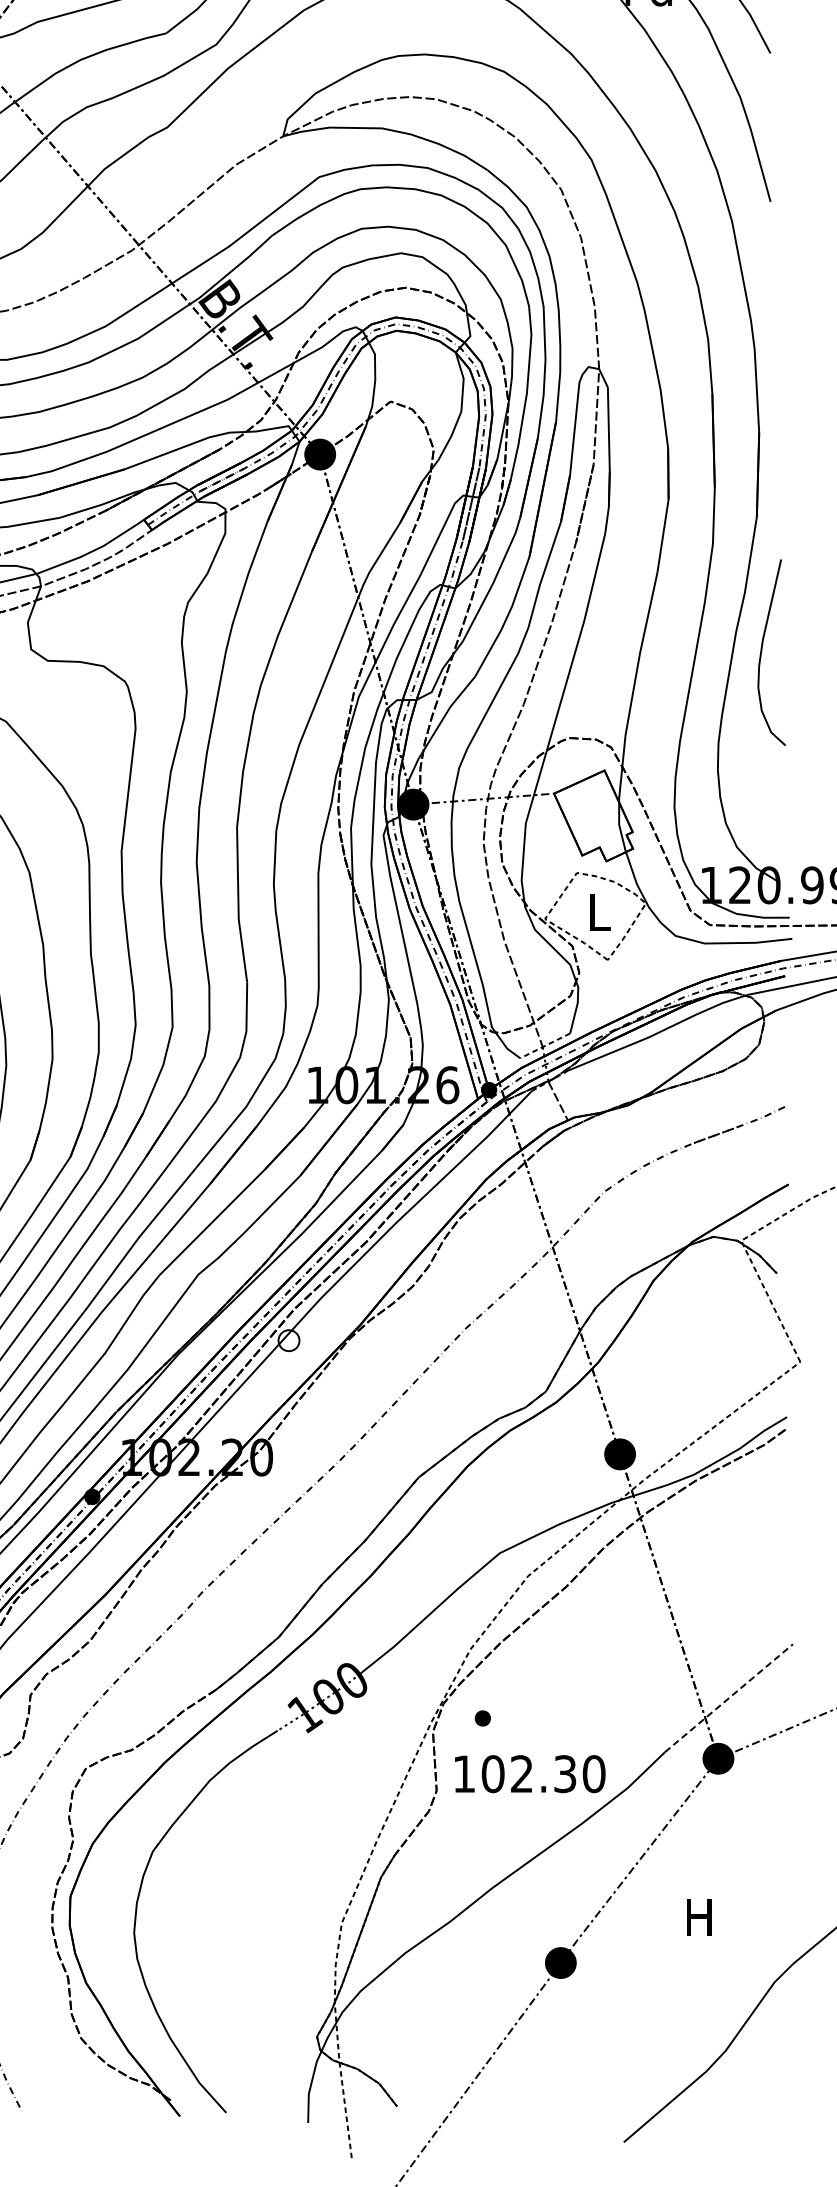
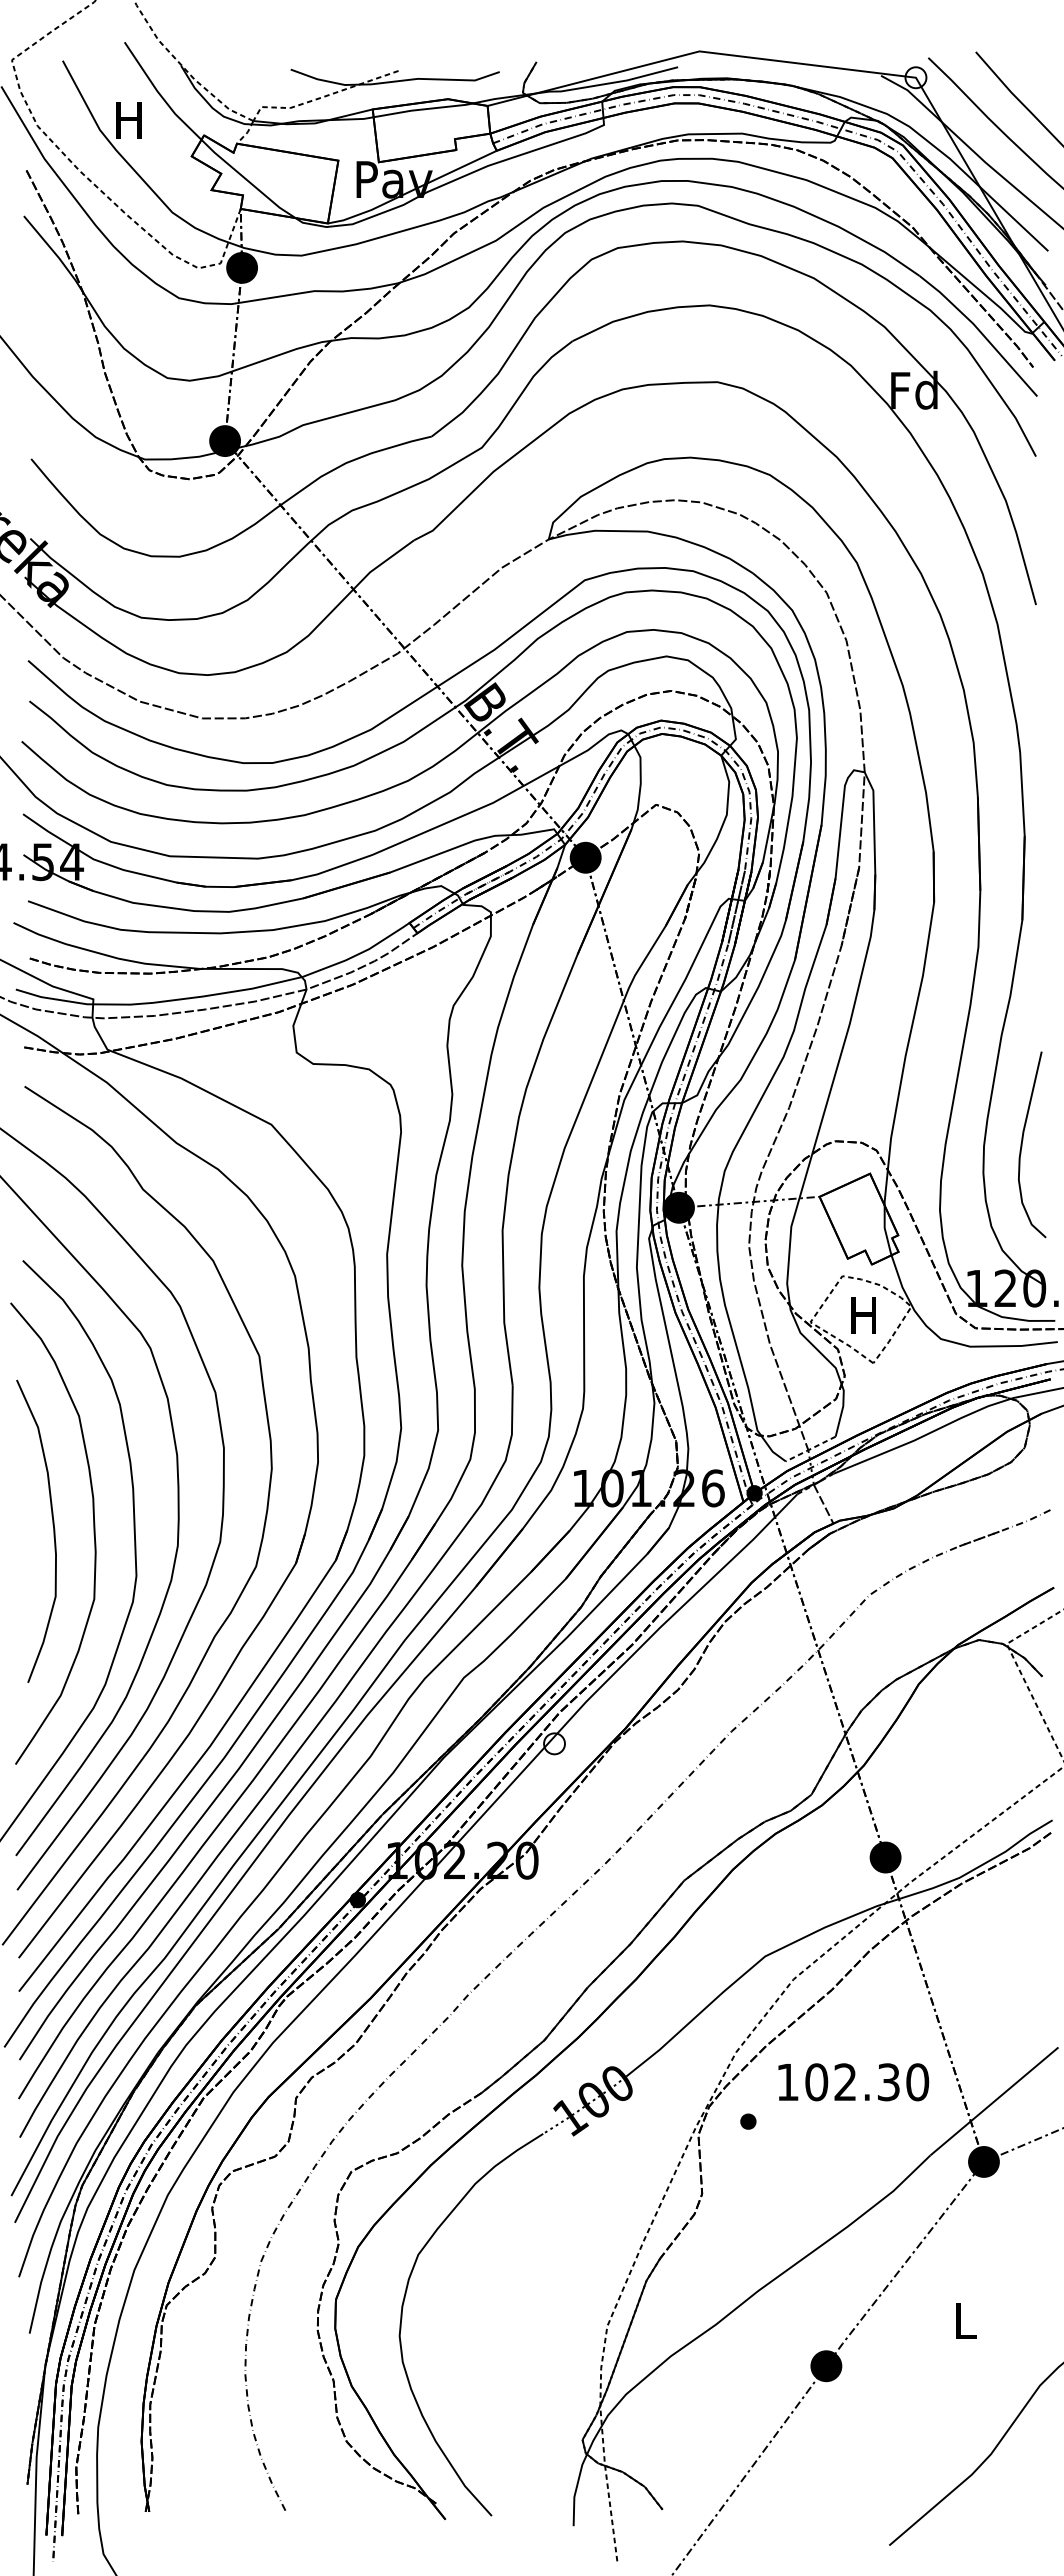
curve: (762, 648) -> (1023, 1140), moved
text: (597, 912) -> (863, 1315), L -> H
line: (728, 1698) -> (994, 2101), dashed -> solid
text: (529, 1774) -> (853, 2082), moved
text: (698, 1917) -> (964, 2320), H -> L

